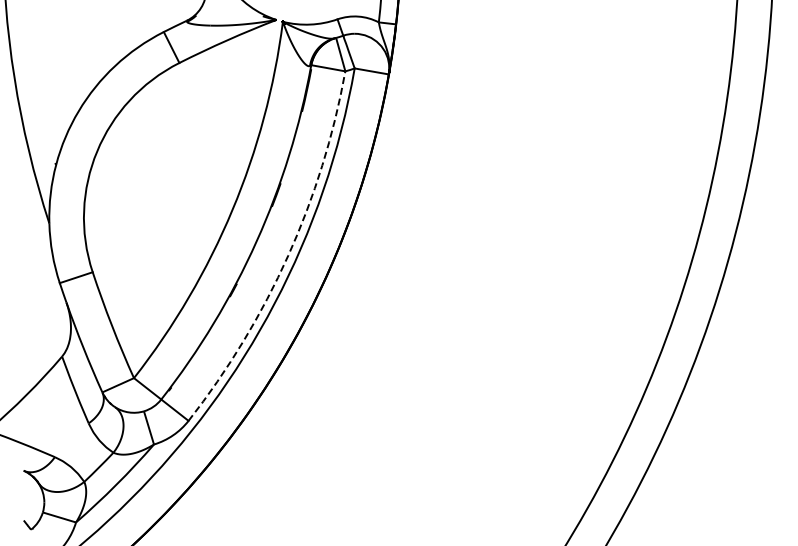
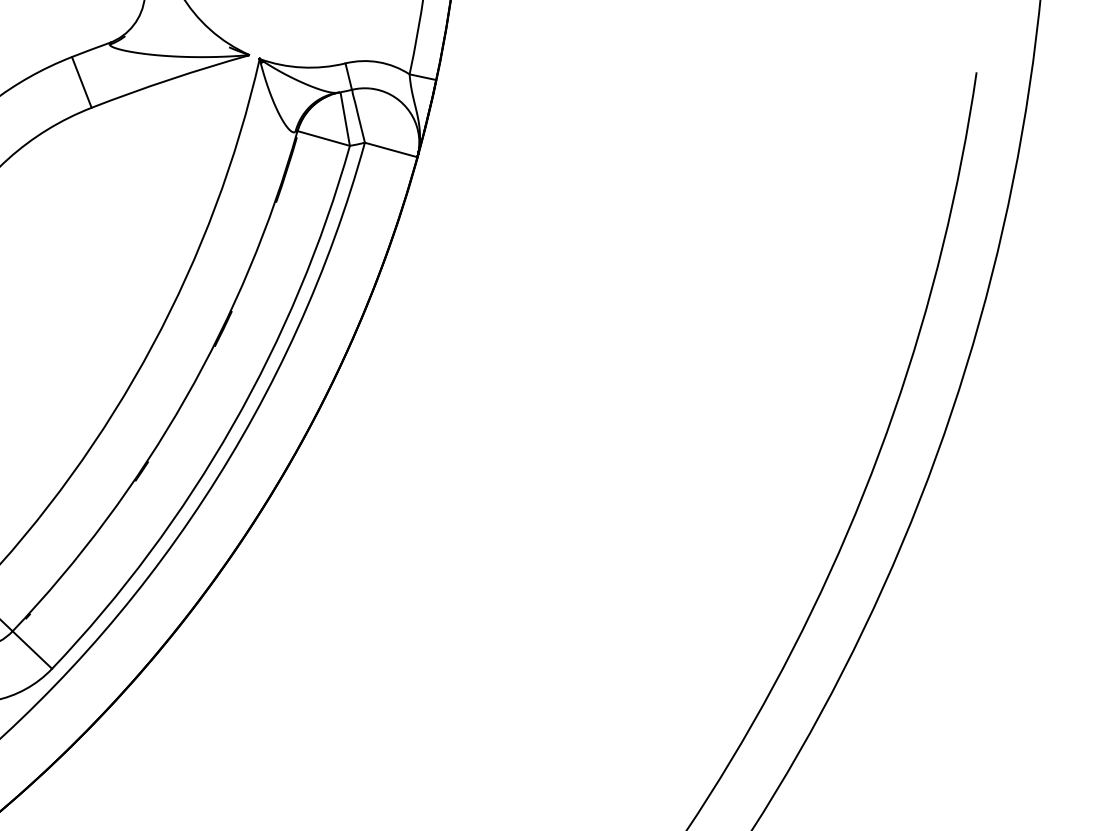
arc: (288, 255) -> (233, 425), dashed -> solid

